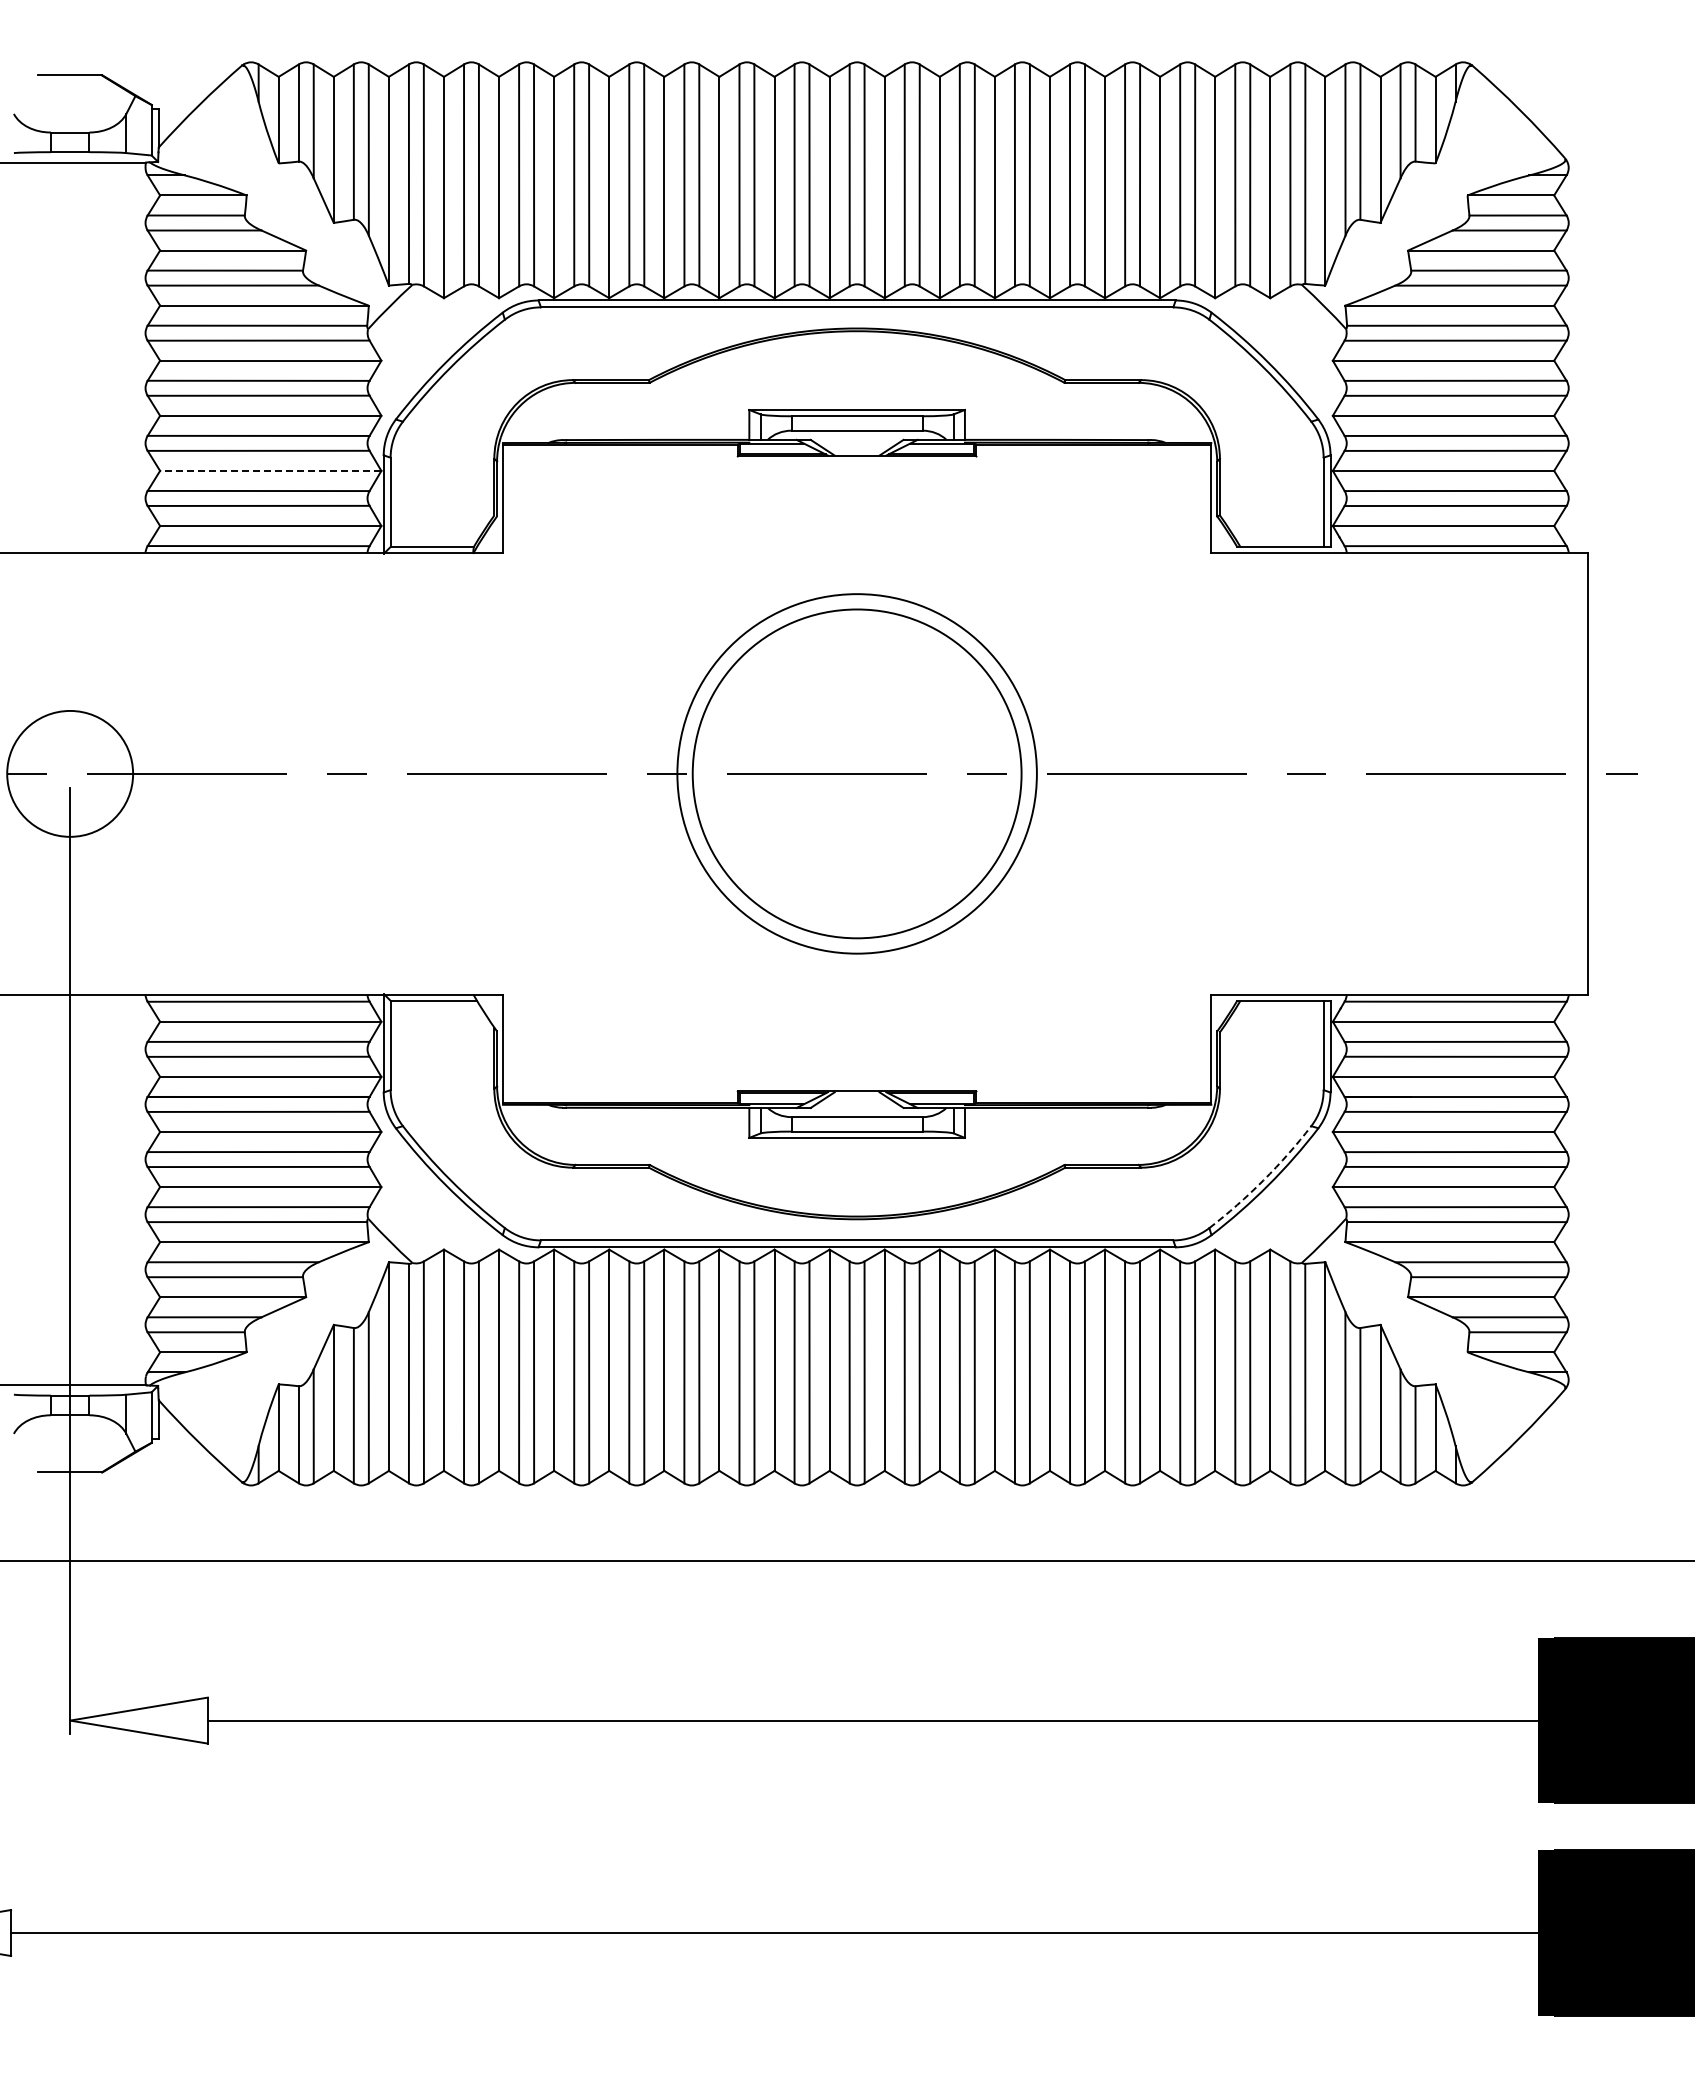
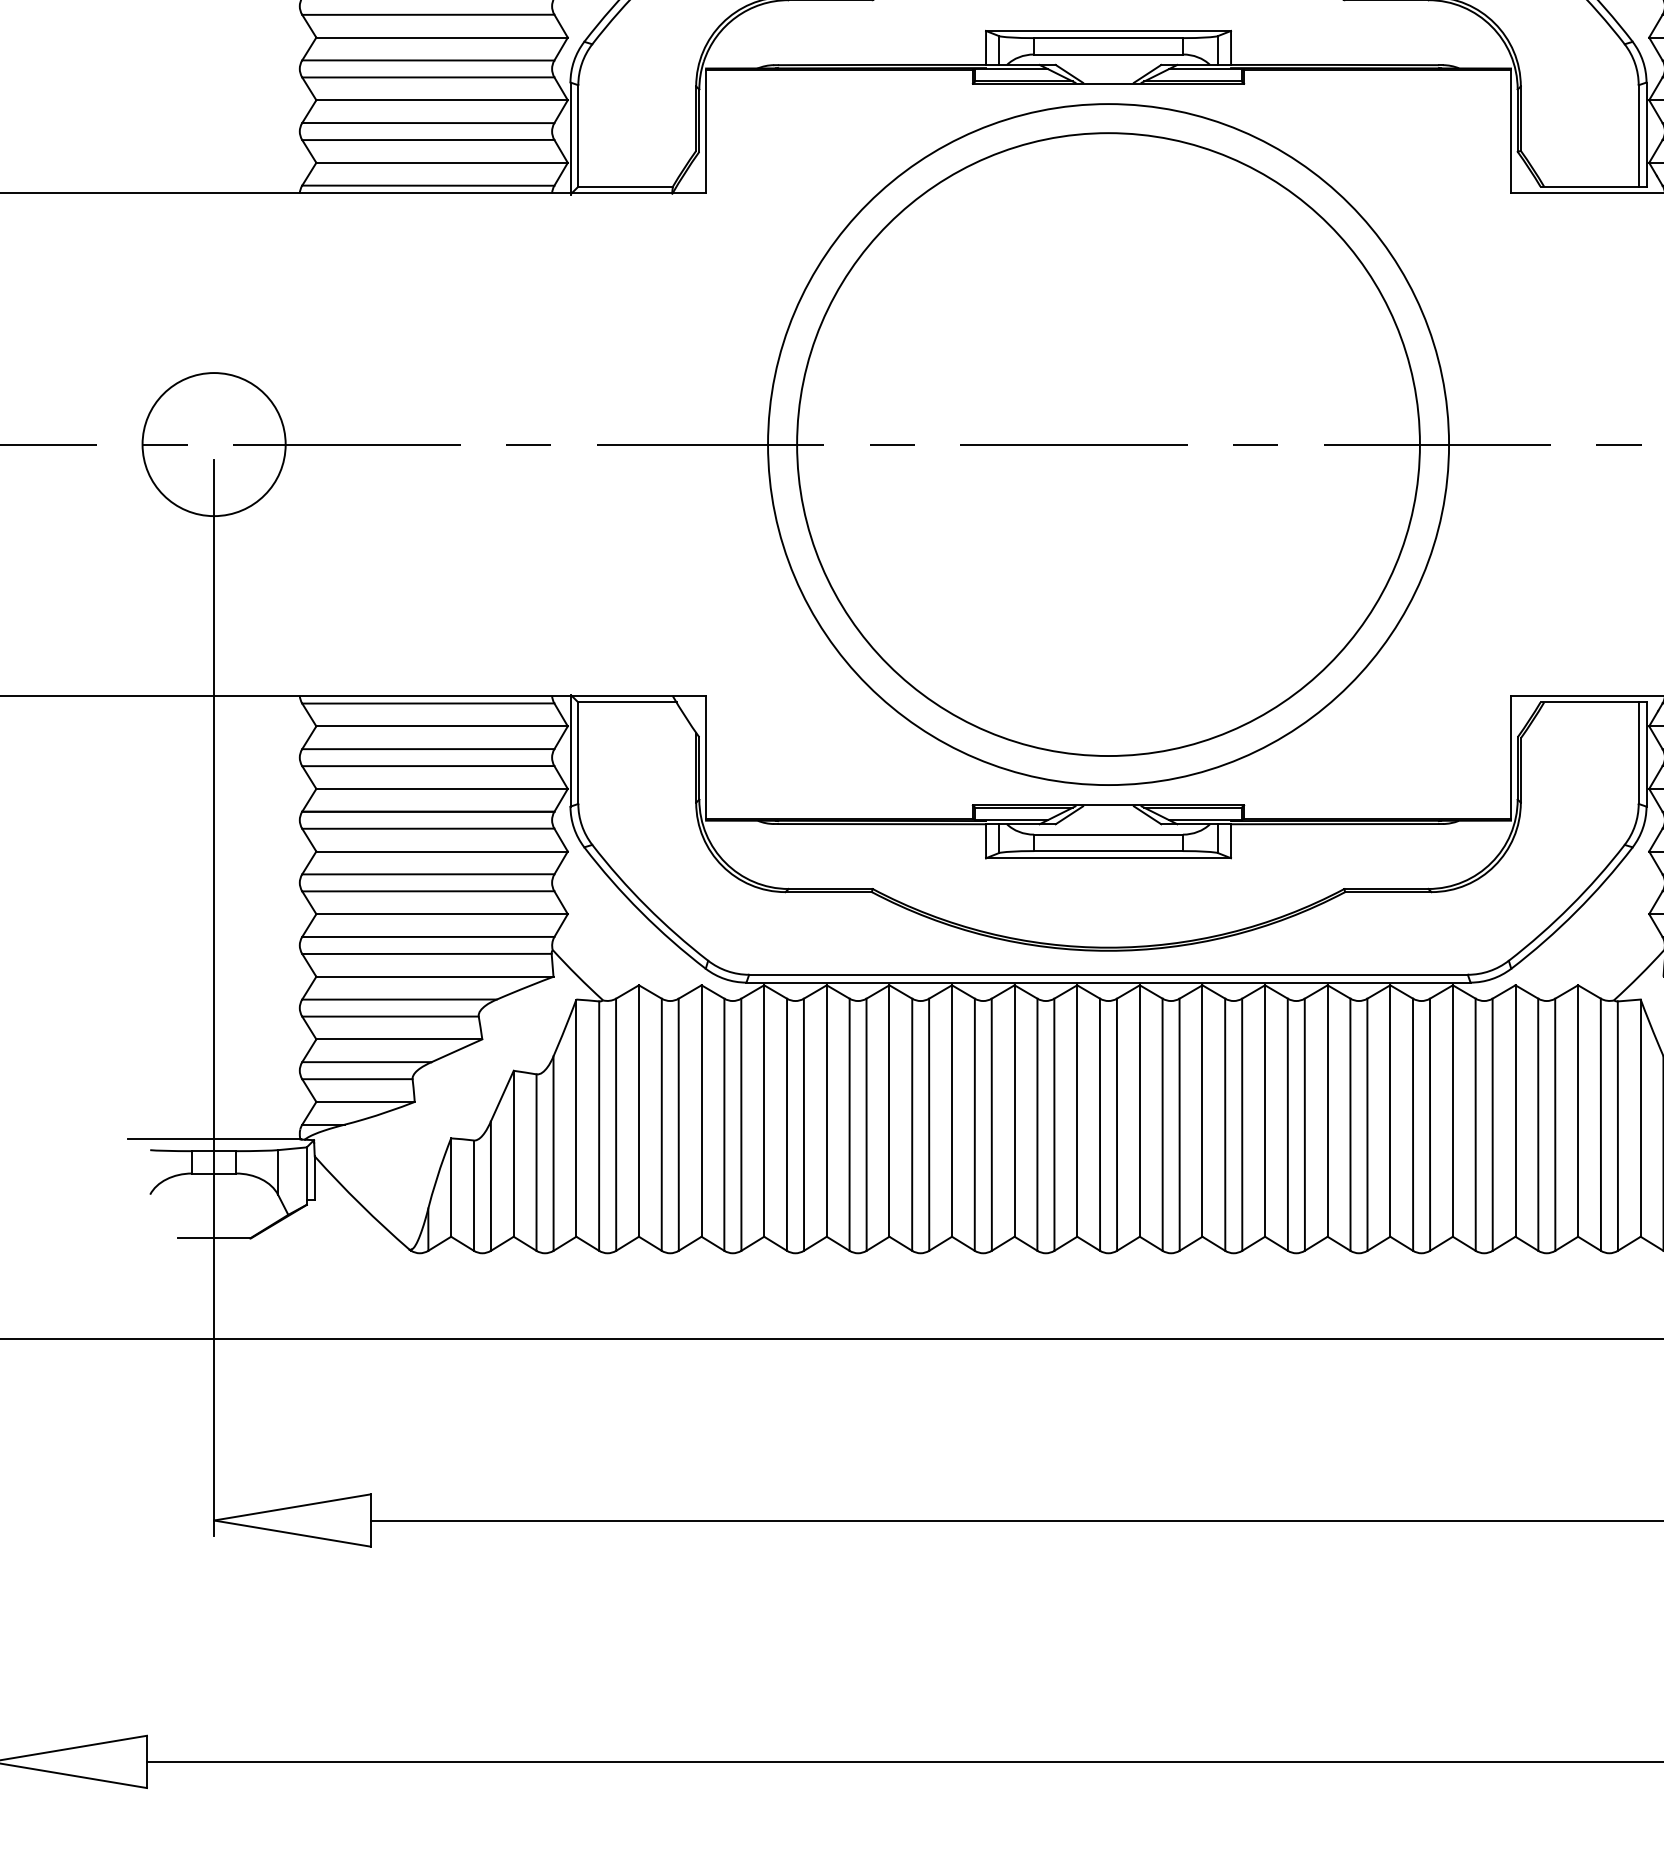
line: (270, 470) -> (441, 99), dashed -> solid
circle: (856, 773) -> (1107, 444), size x1.67
circle: (857, 773) -> (1108, 444), size x1.67
arc: (1263, 1180) -> (1570, 906), dashed -> solid

